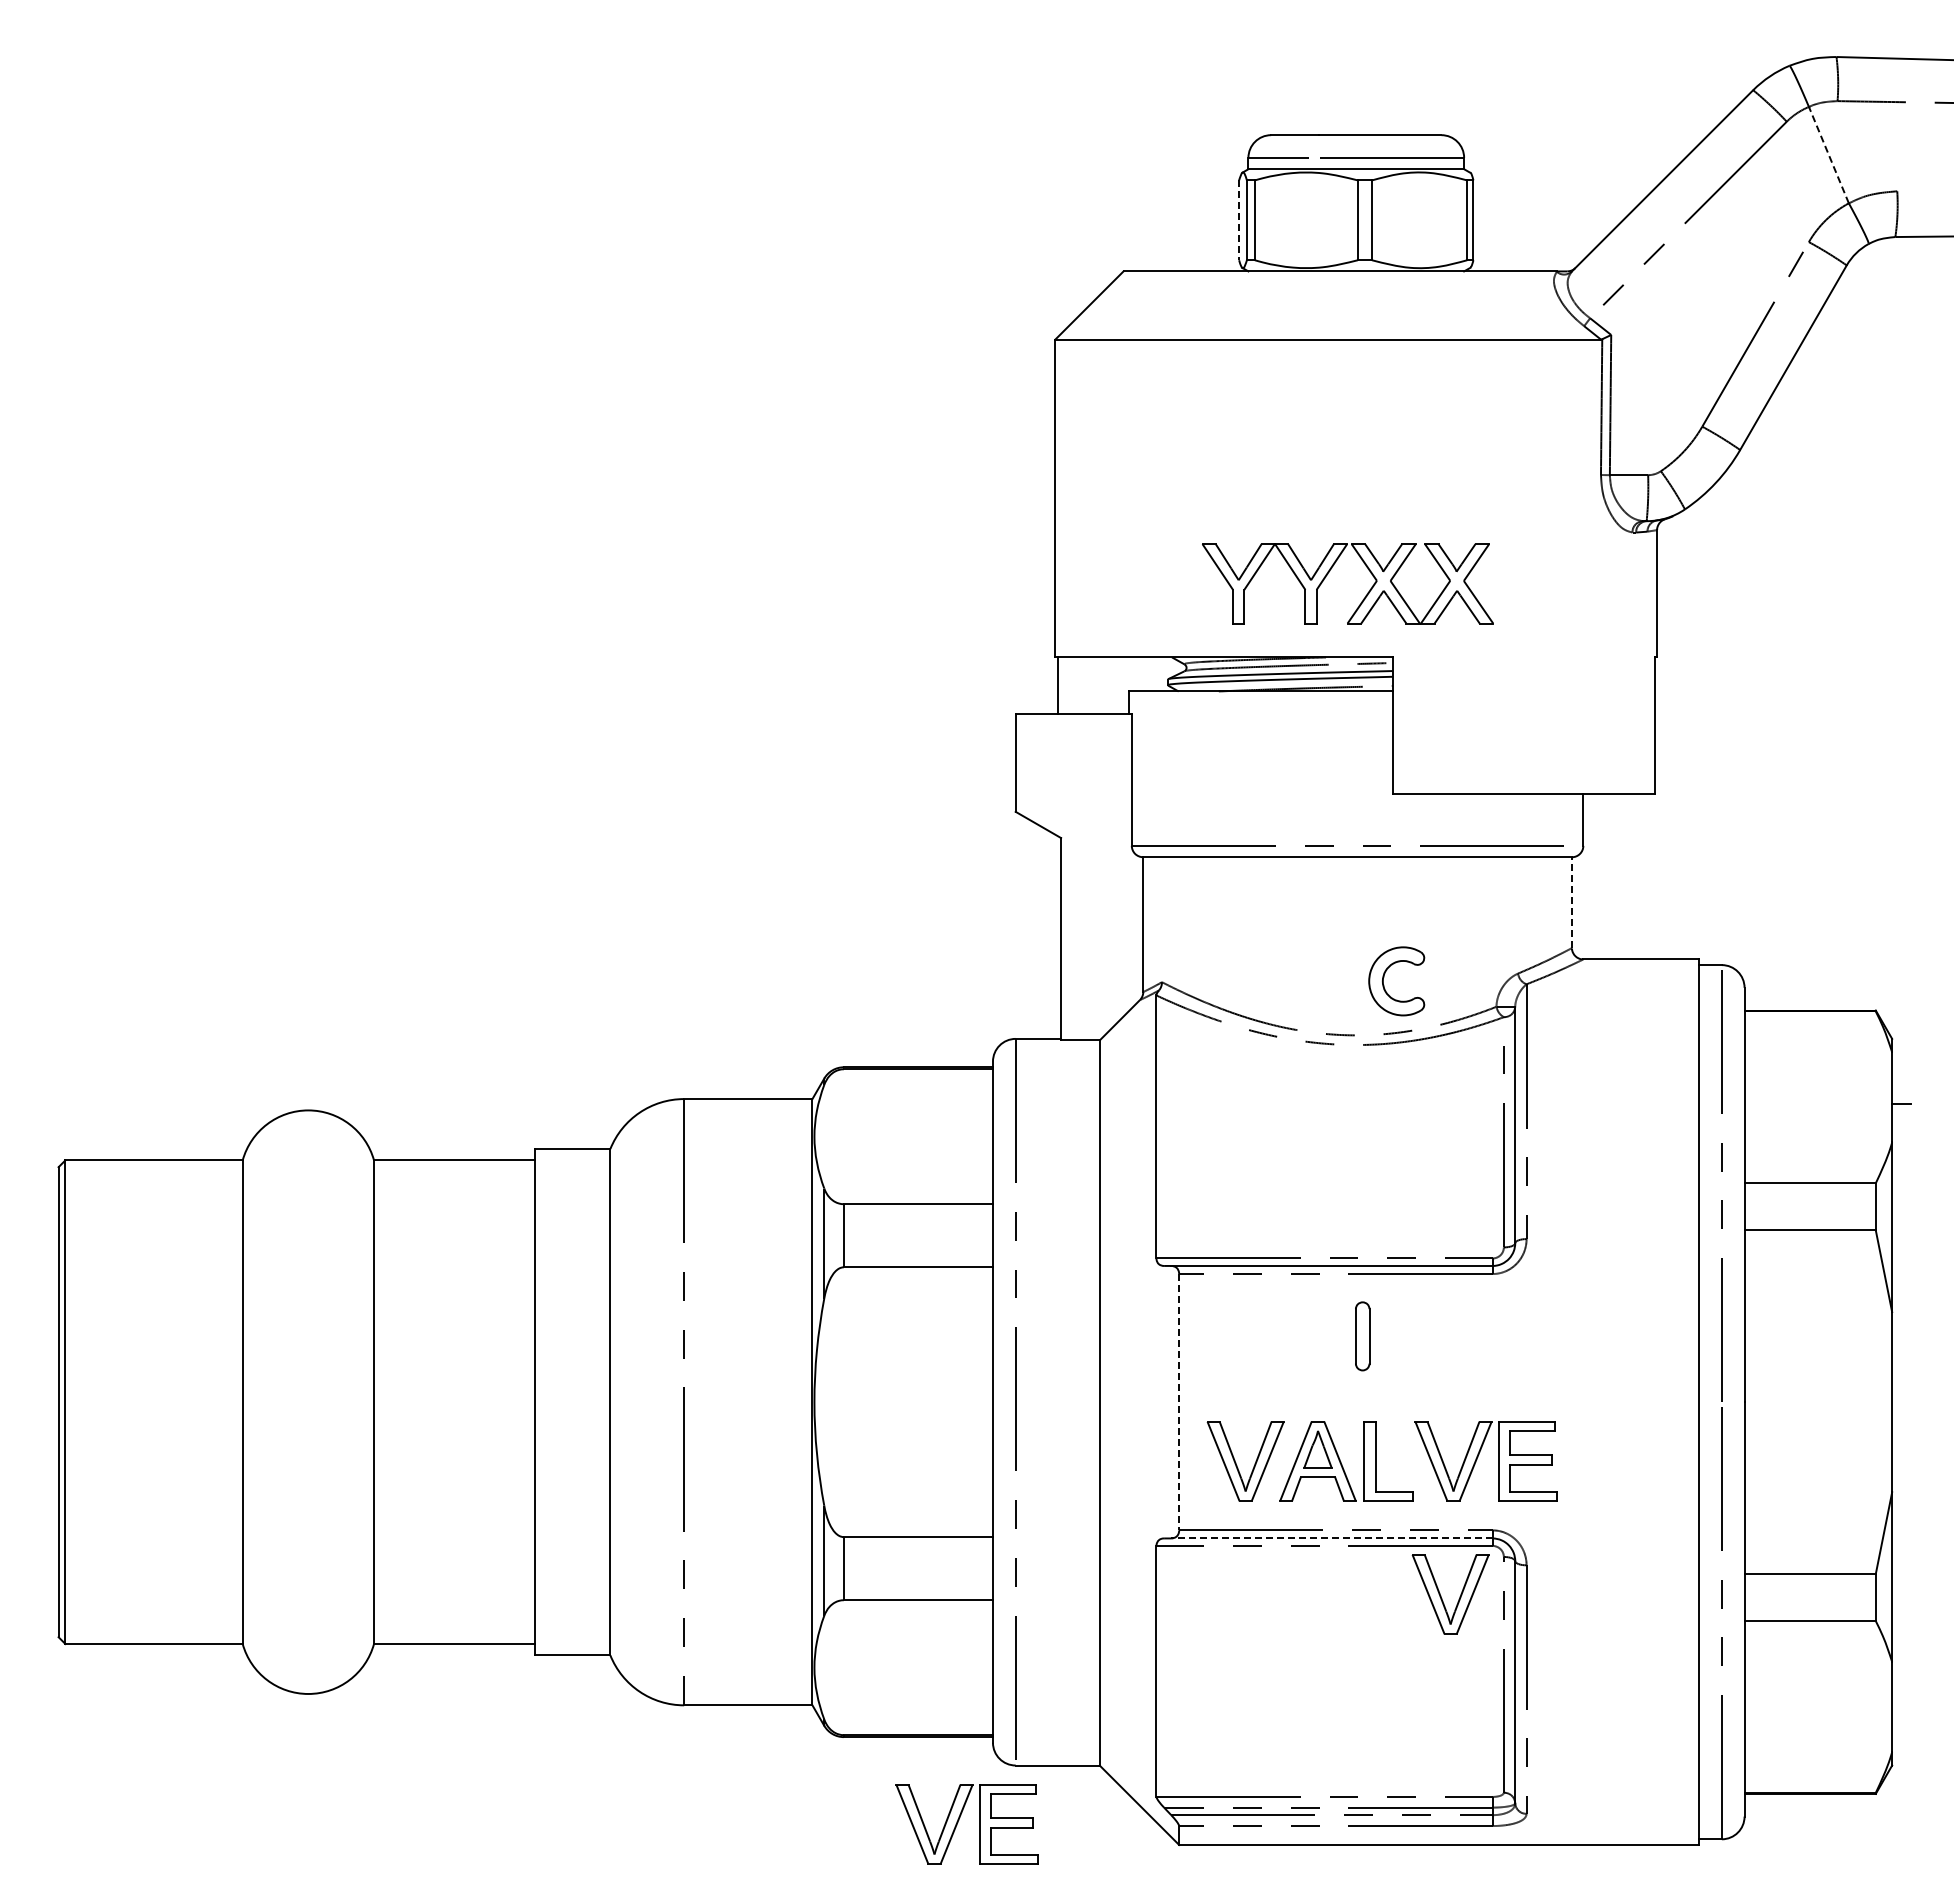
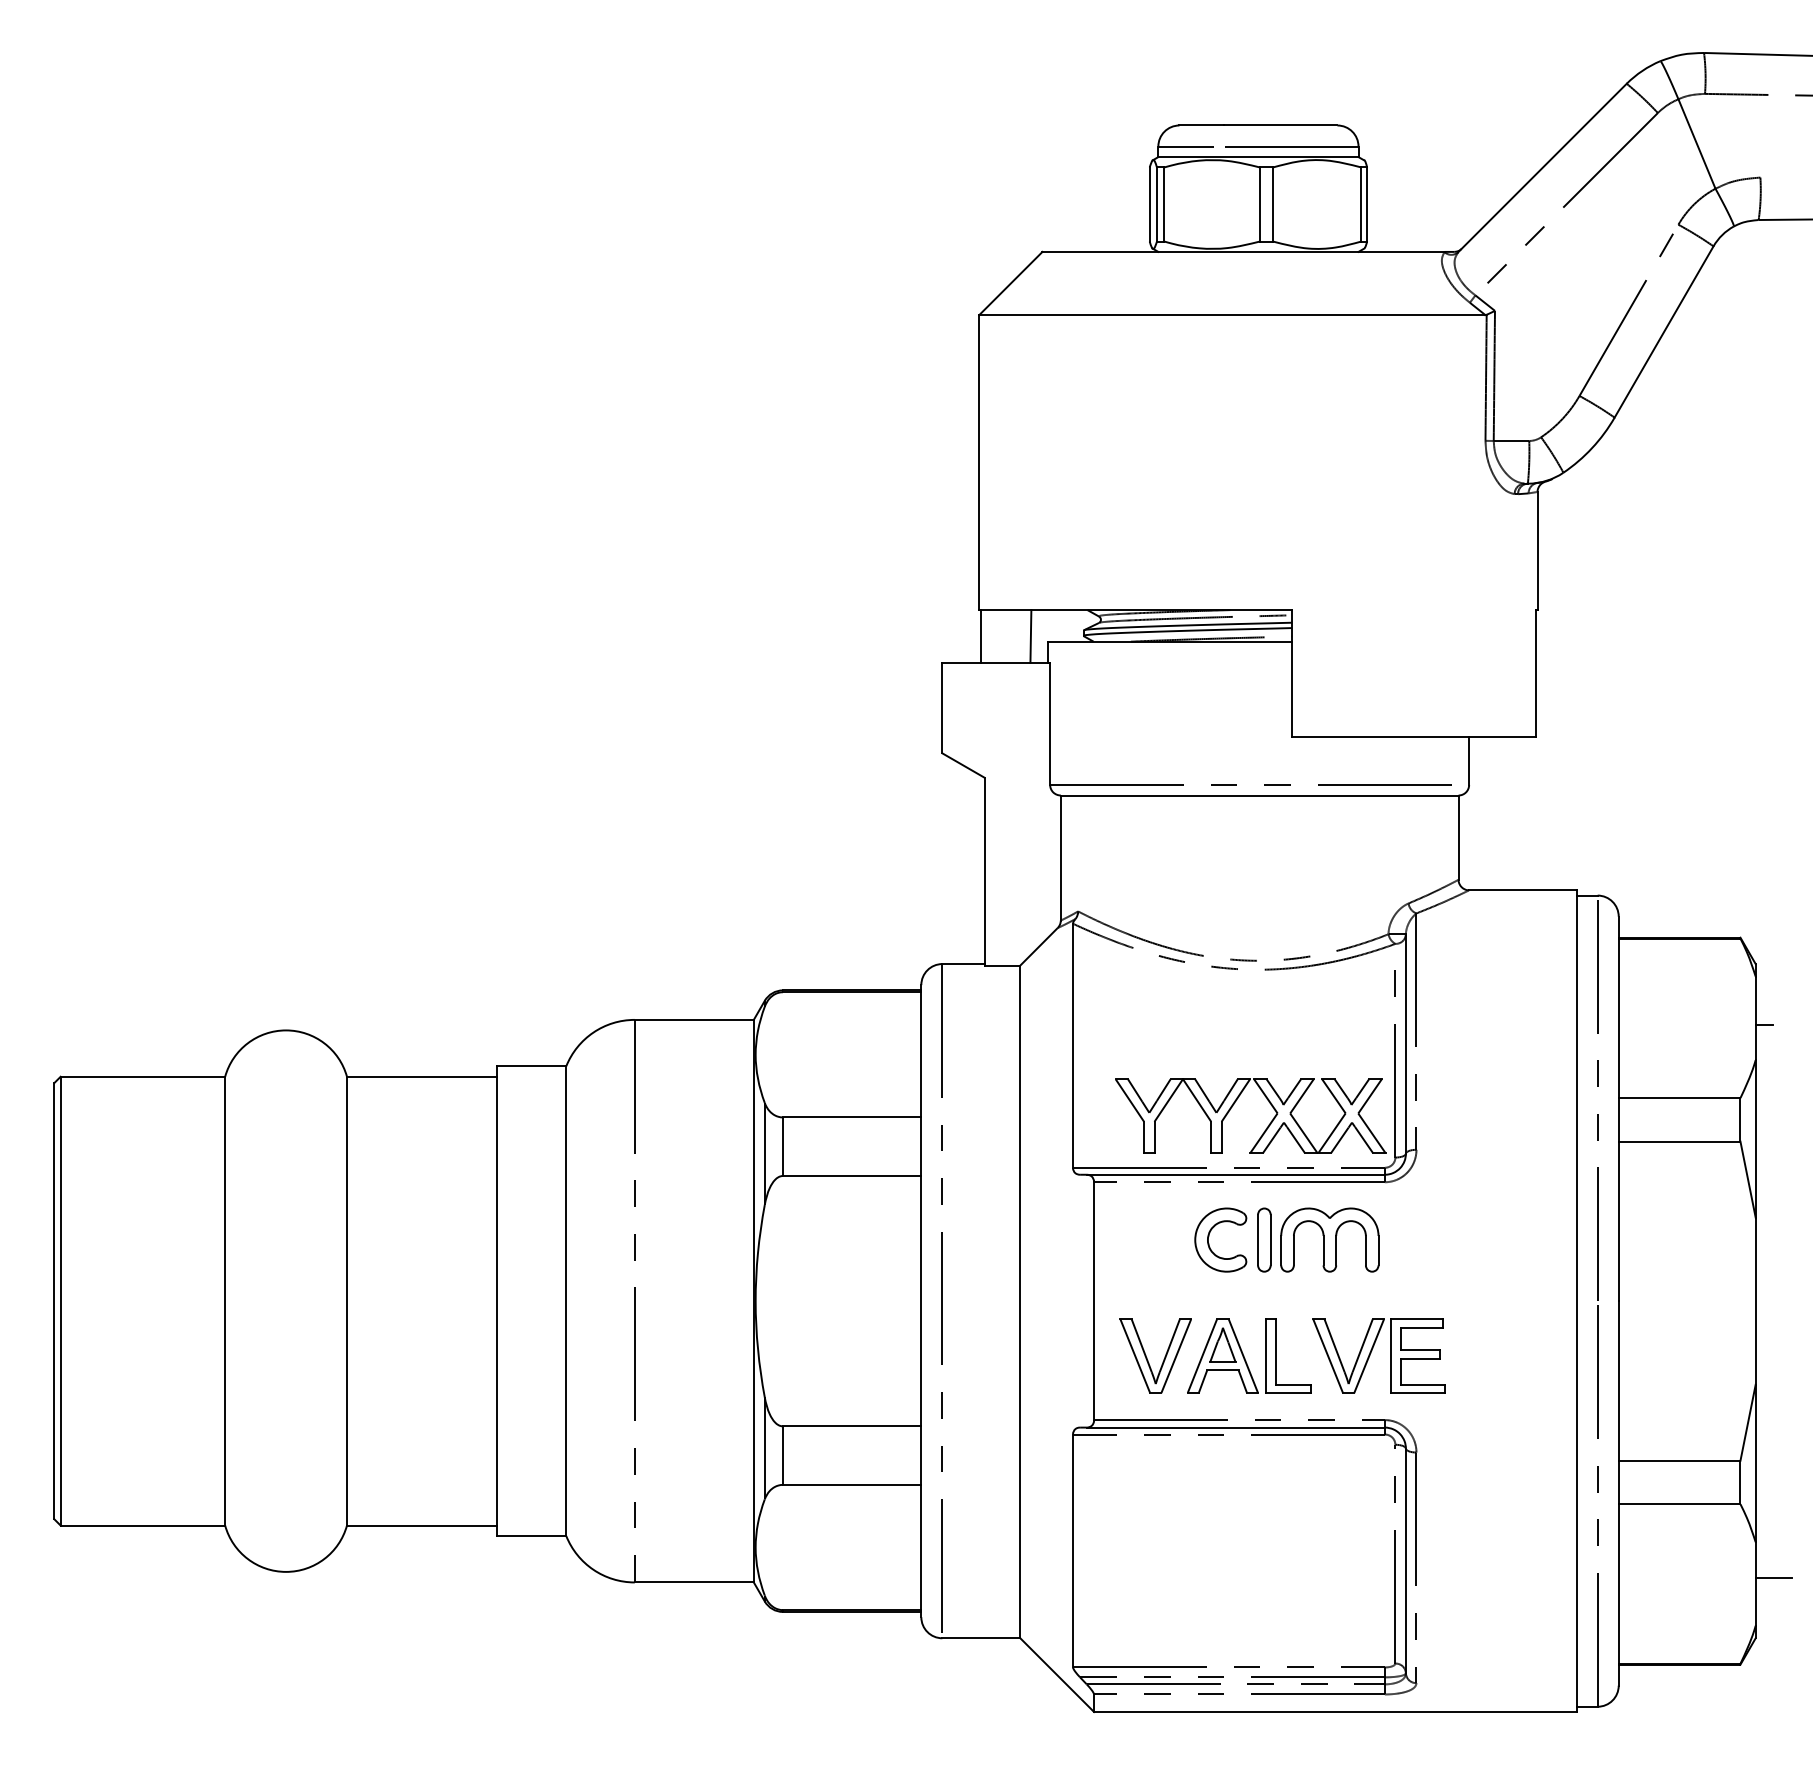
line: (1828, 154) -> (1696, 143), dashed -> solid
line: (1239, 220) -> (1150, 204), dashed -> solid
part: (1330, 571) -> (1234, 1104), moved
line: (1110, 685) -> (1030, 636), added
line: (1572, 902) -> (1459, 837), dashed -> solid
part: (1384, 977) -> (1209, 1236), moved
part: (1433, 1336) -> (1330, 1240), added
line: (1179, 1402) -> (1094, 1301), dashed -> solid
line: (1331, 1538) -> (1235, 1427), dashed -> solid
part: (1442, 1598) -> (1338, 1483), removed
line: (1911, 1700) -> (1773, 1577), added
part: (959, 1820) -> (890, 1689), removed

